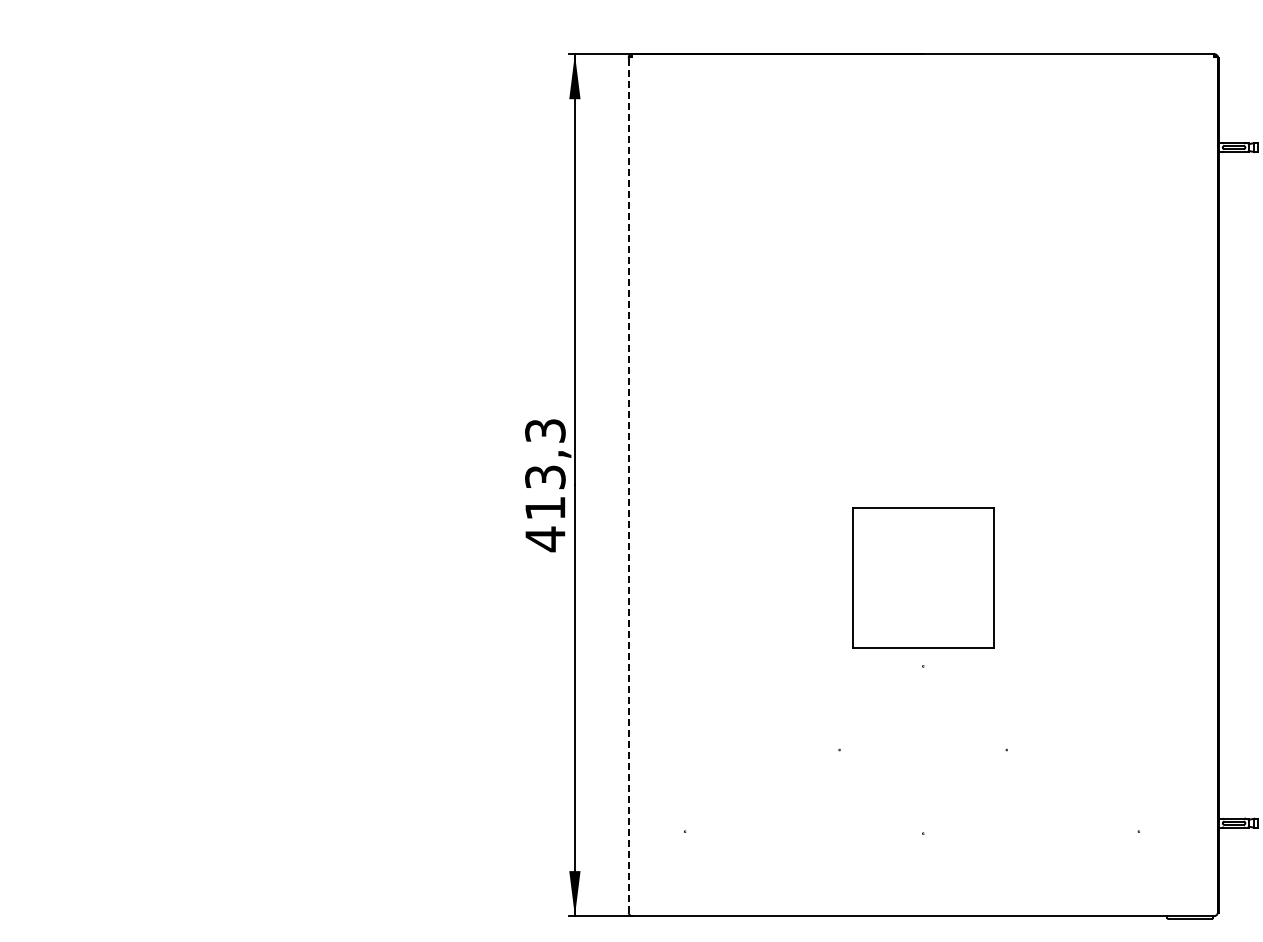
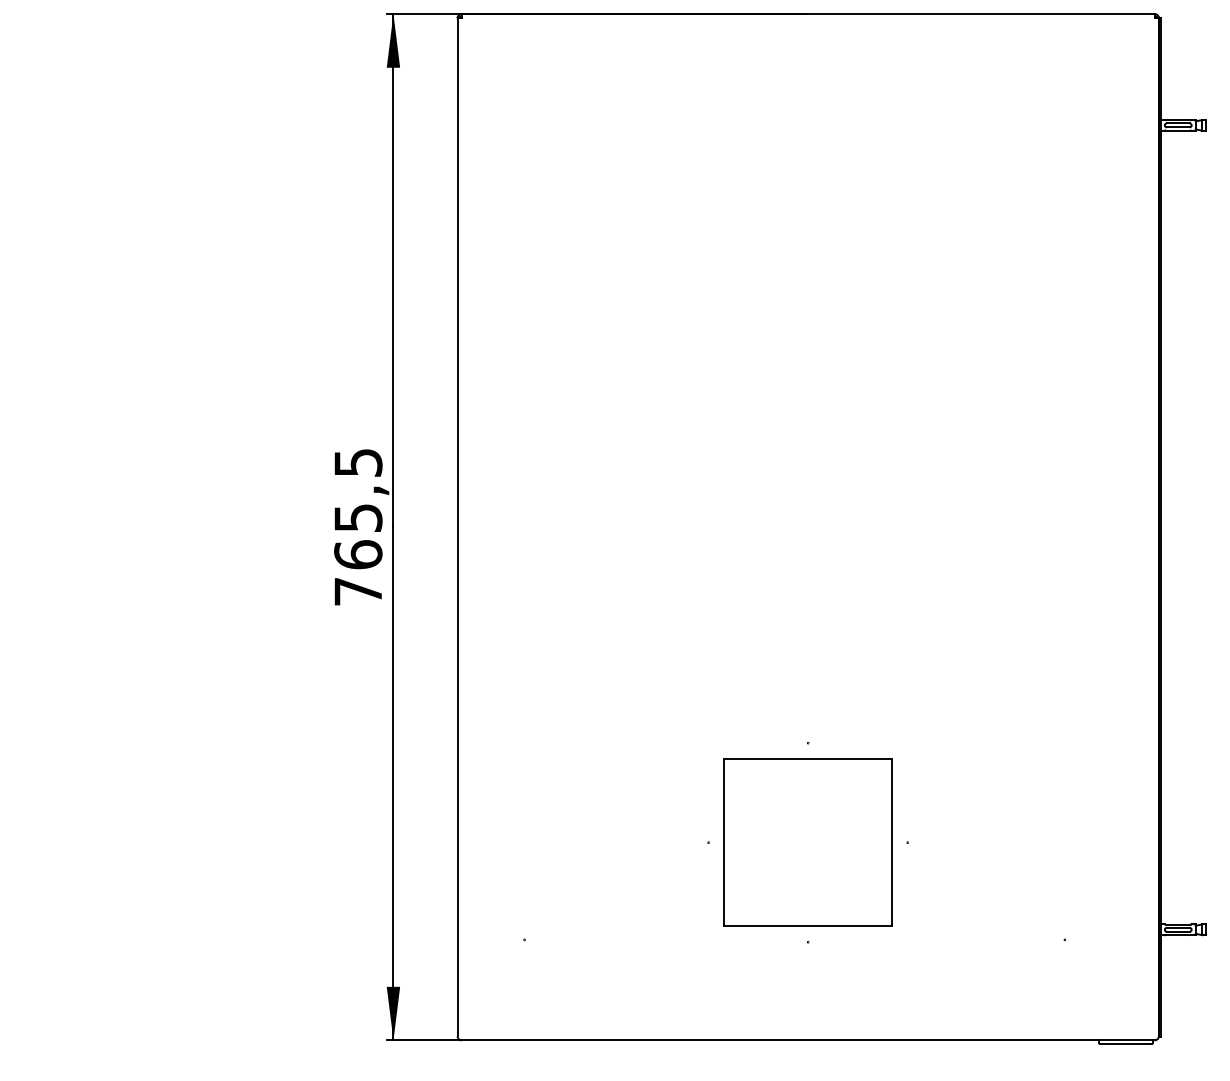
text: (545, 485) -> (358, 527), 413,3 -> 765,5
line: (628, 485) -> (457, 527), dashed -> solid
part: (923, 577) -> (808, 842), moved

